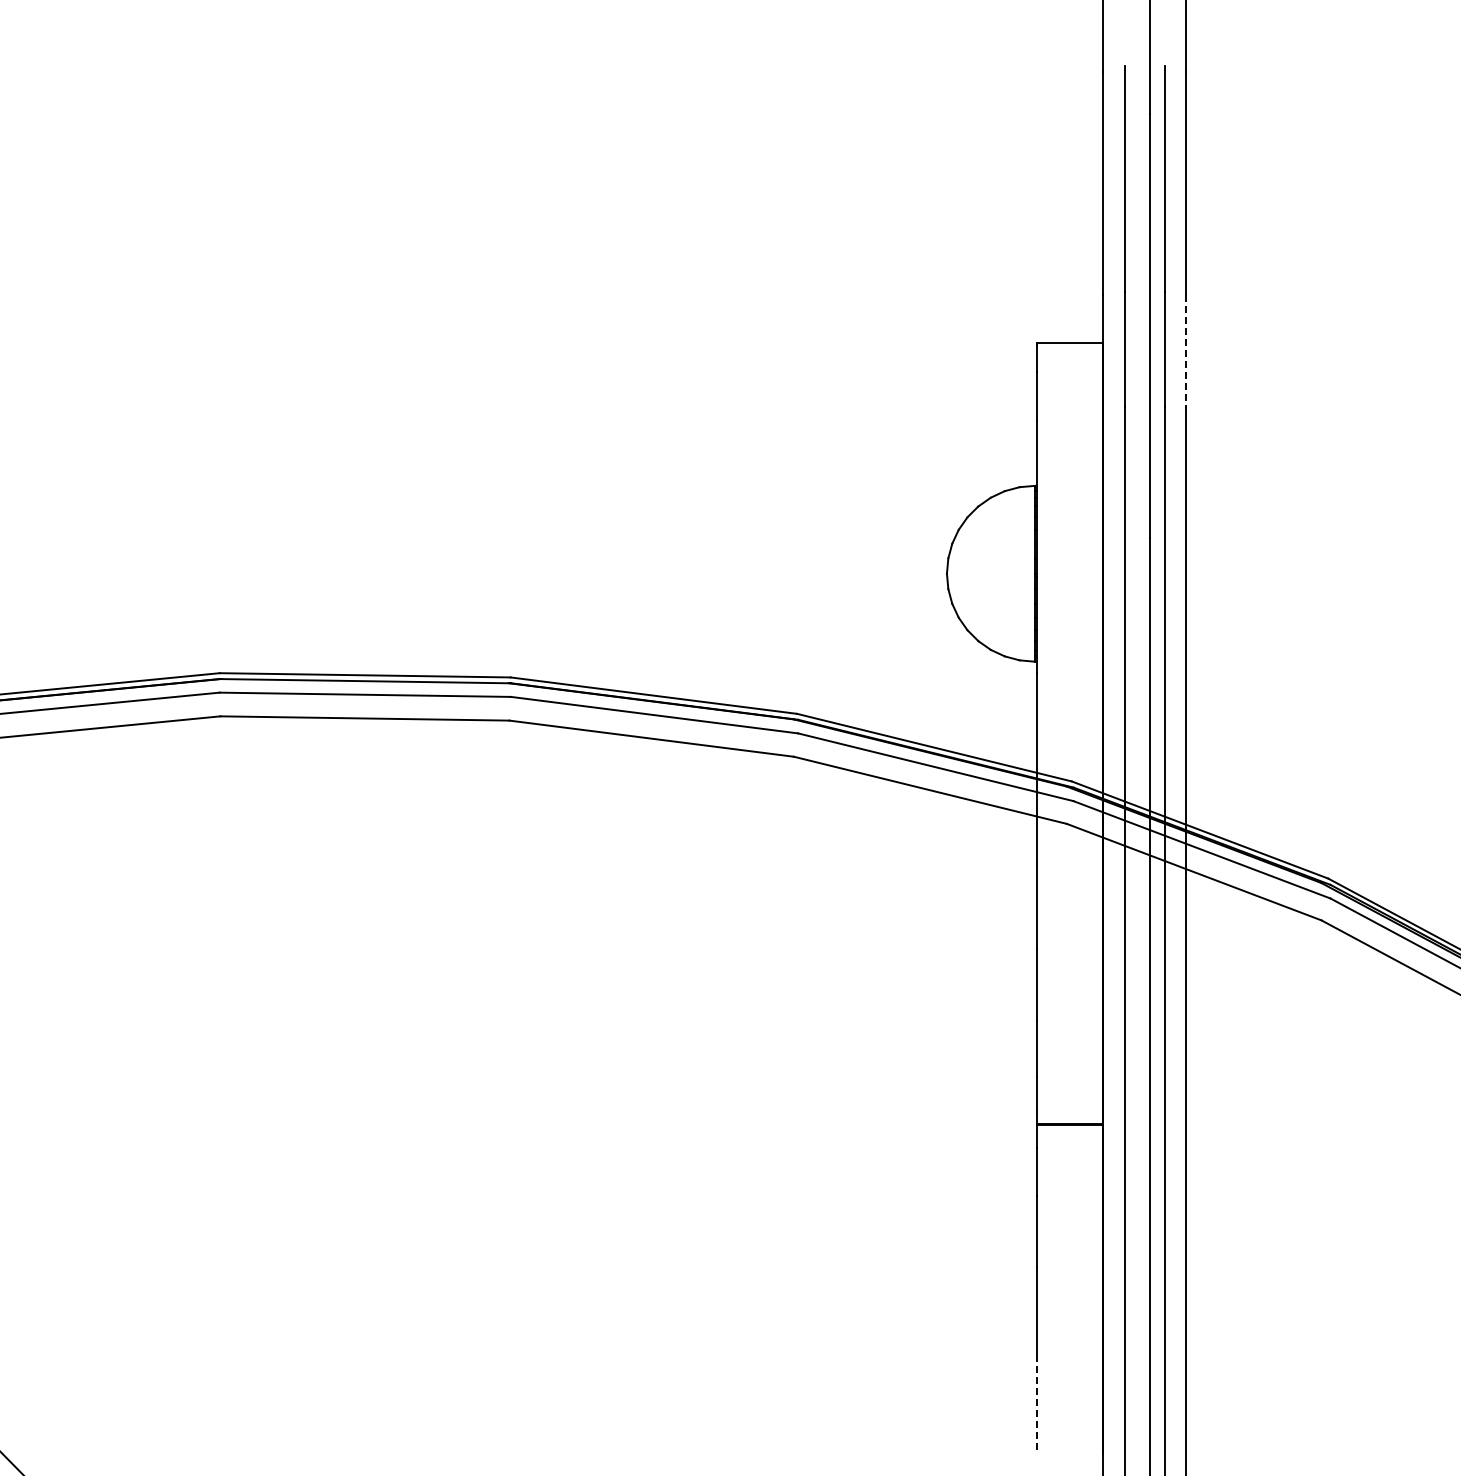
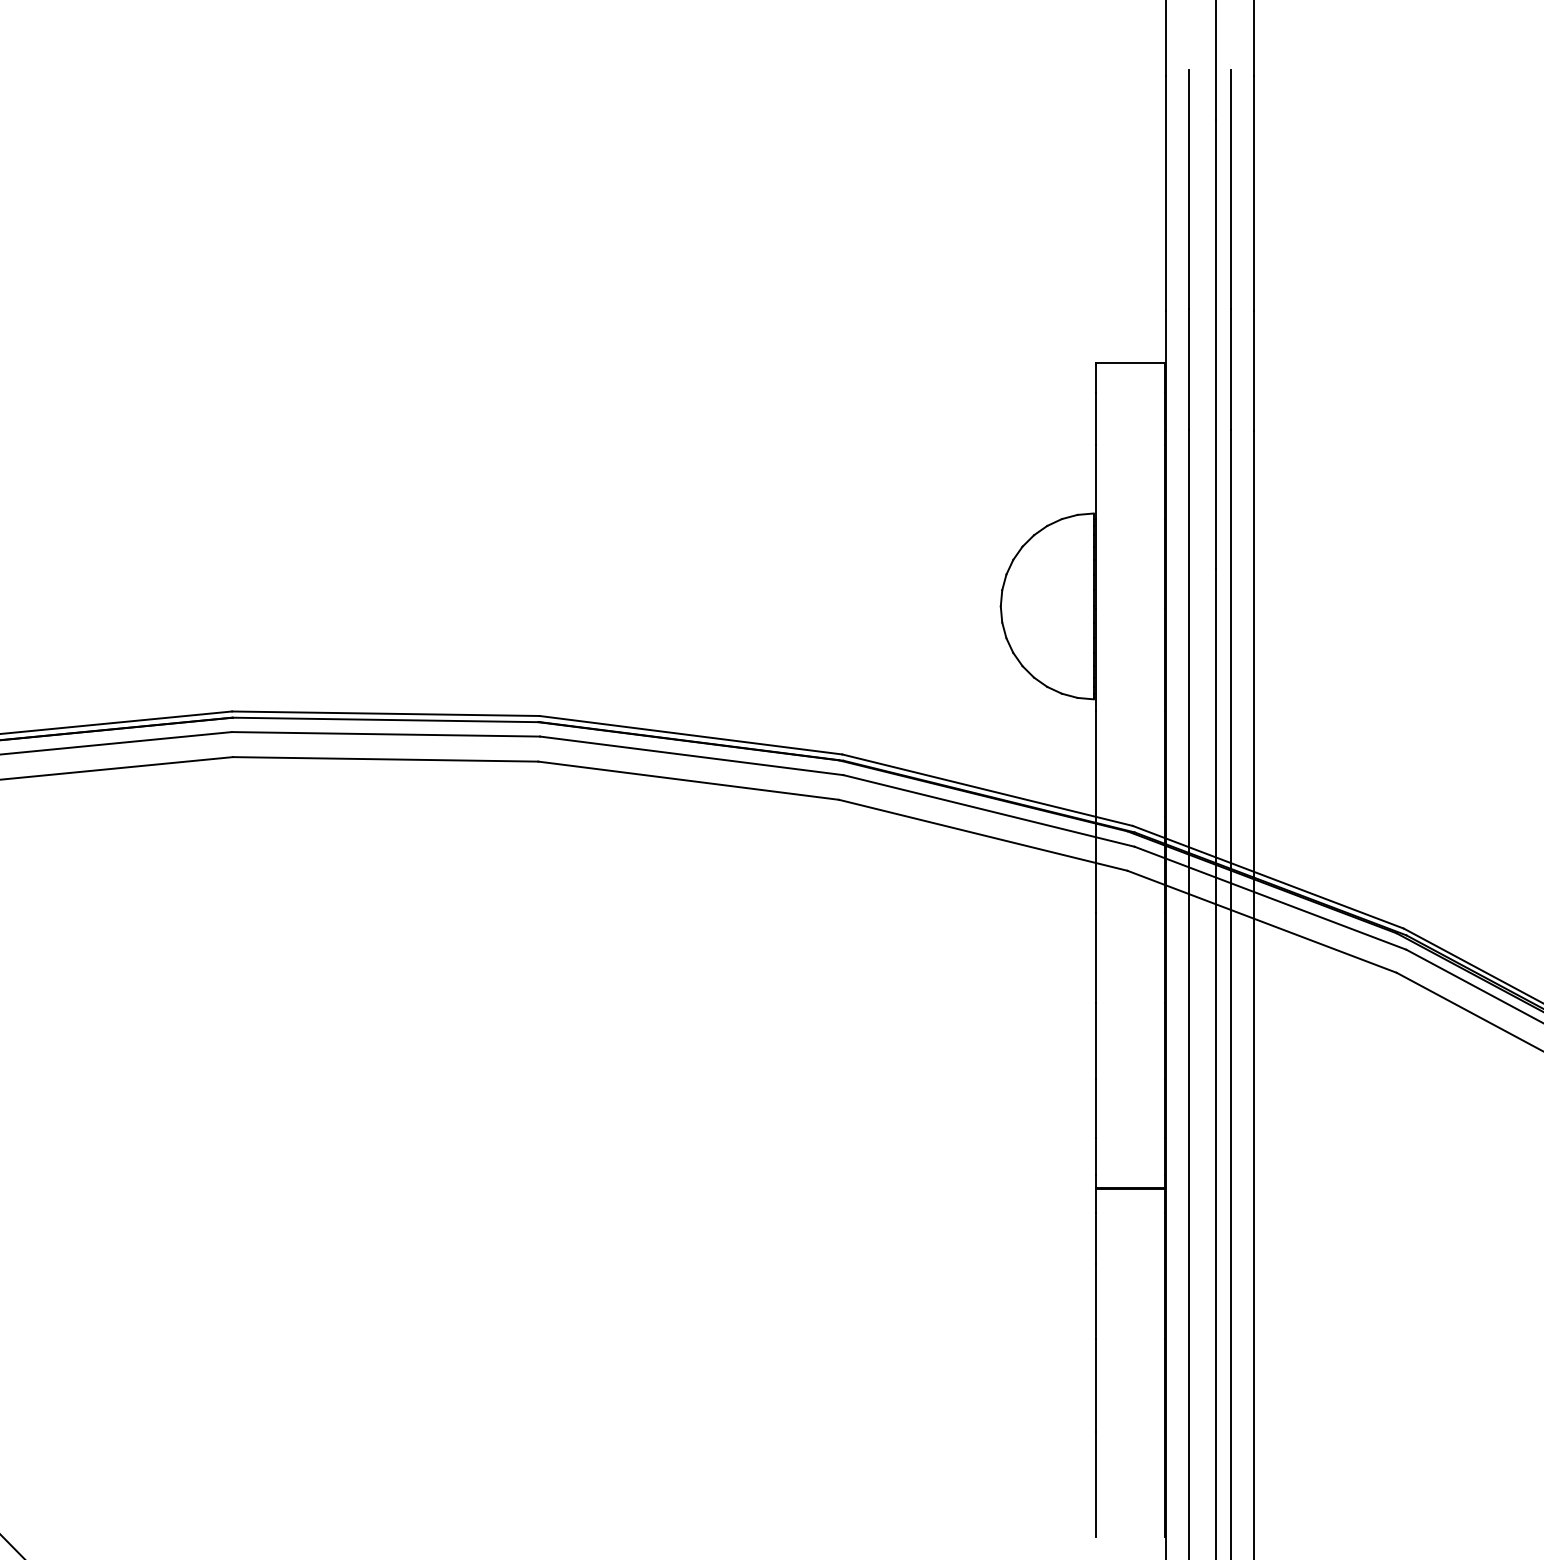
line: (1186, 351) -> (1253, 371), dashed -> solid
line: (1037, 1404) -> (1096, 1484), dashed -> solid

